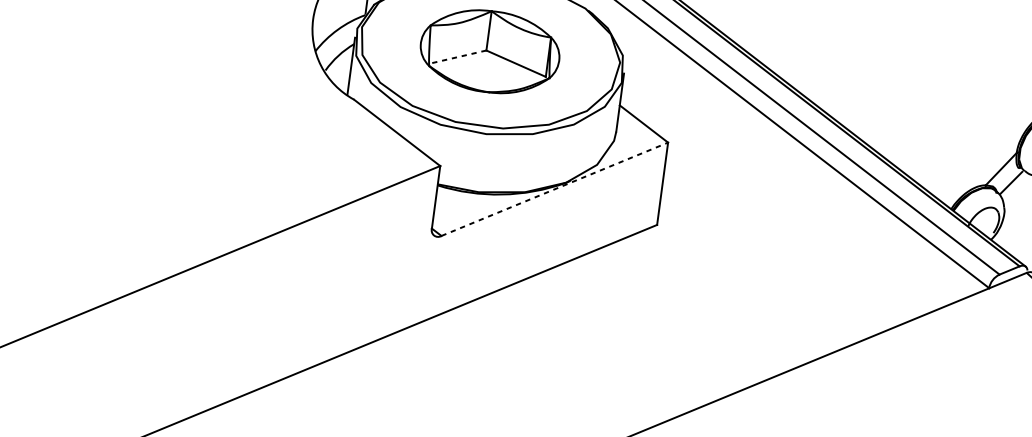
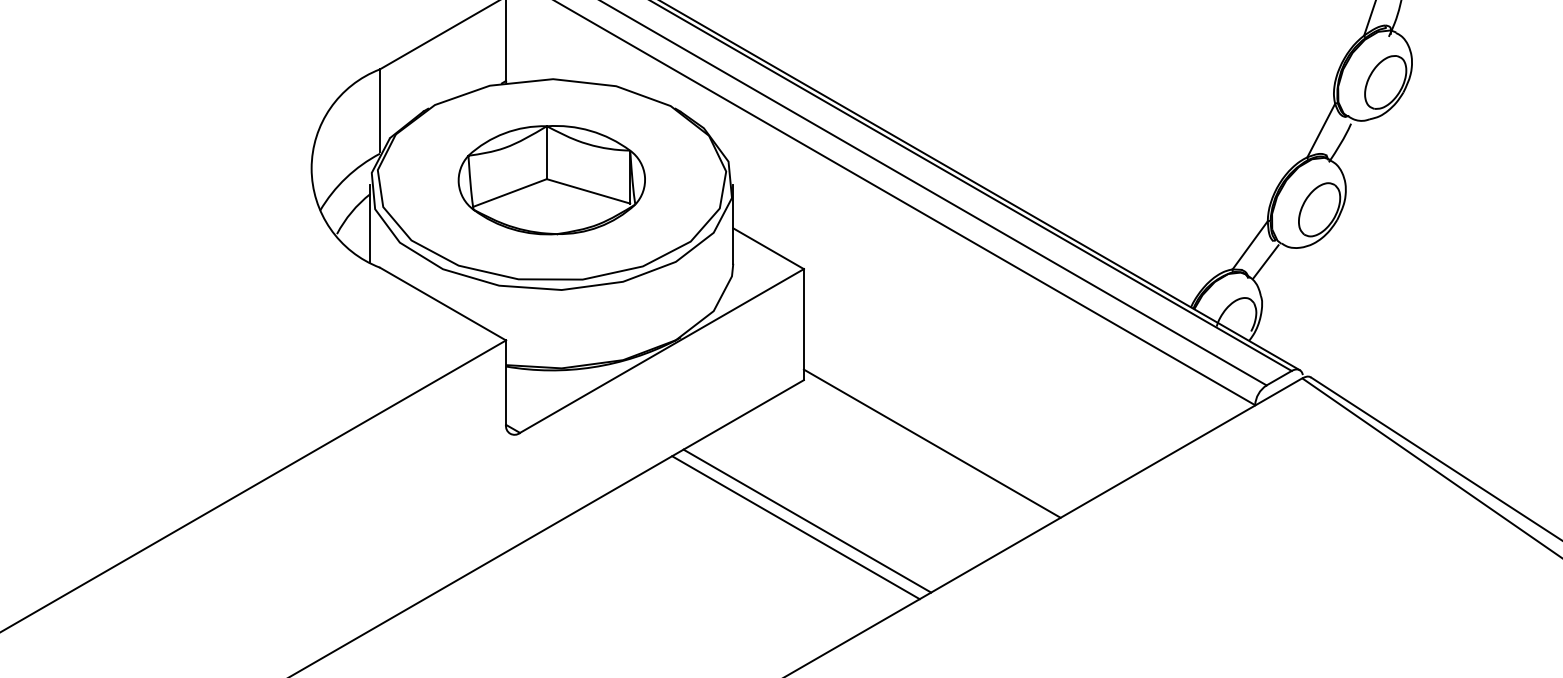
line: (457, 57) -> (509, 193), dashed -> solid
line: (554, 189) -> (661, 351), dashed -> solid
line: (745, 284) -> (931, 443), added
line: (645, 329) -> (807, 520), added
line: (636, 333) -> (795, 527), added

